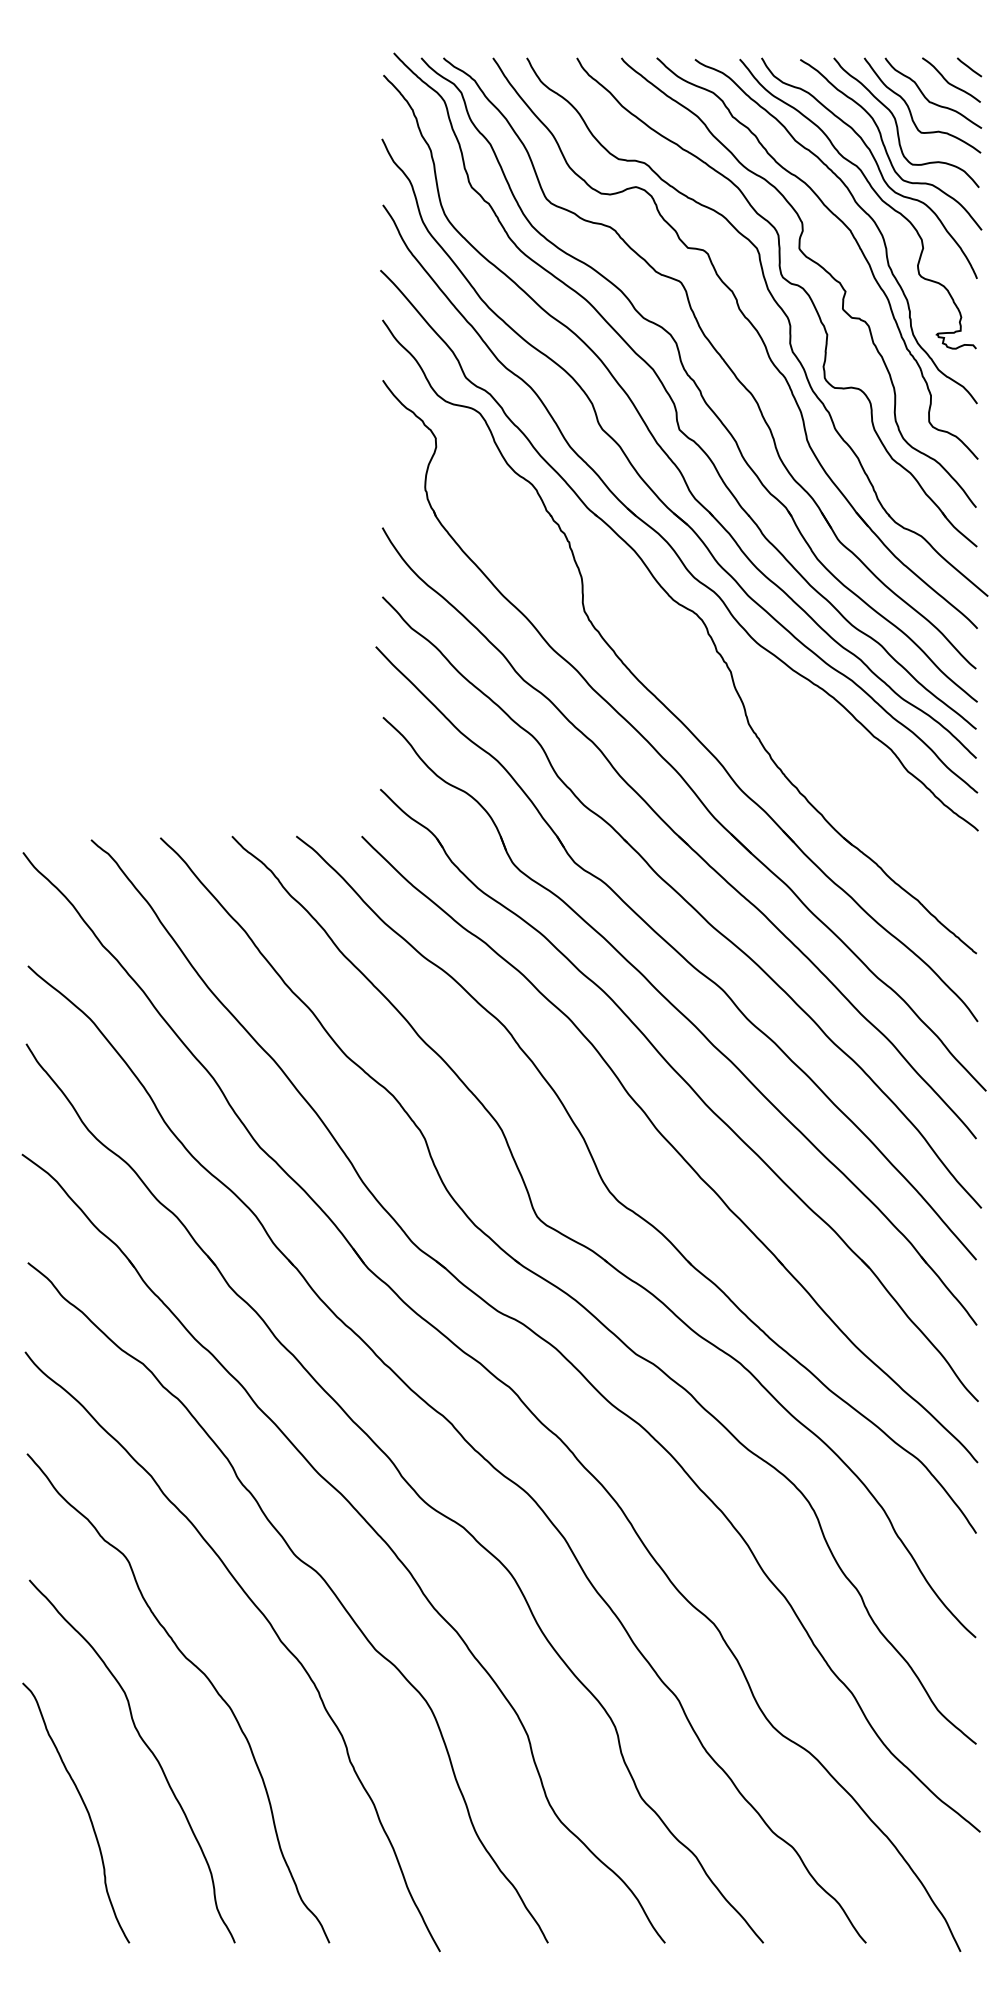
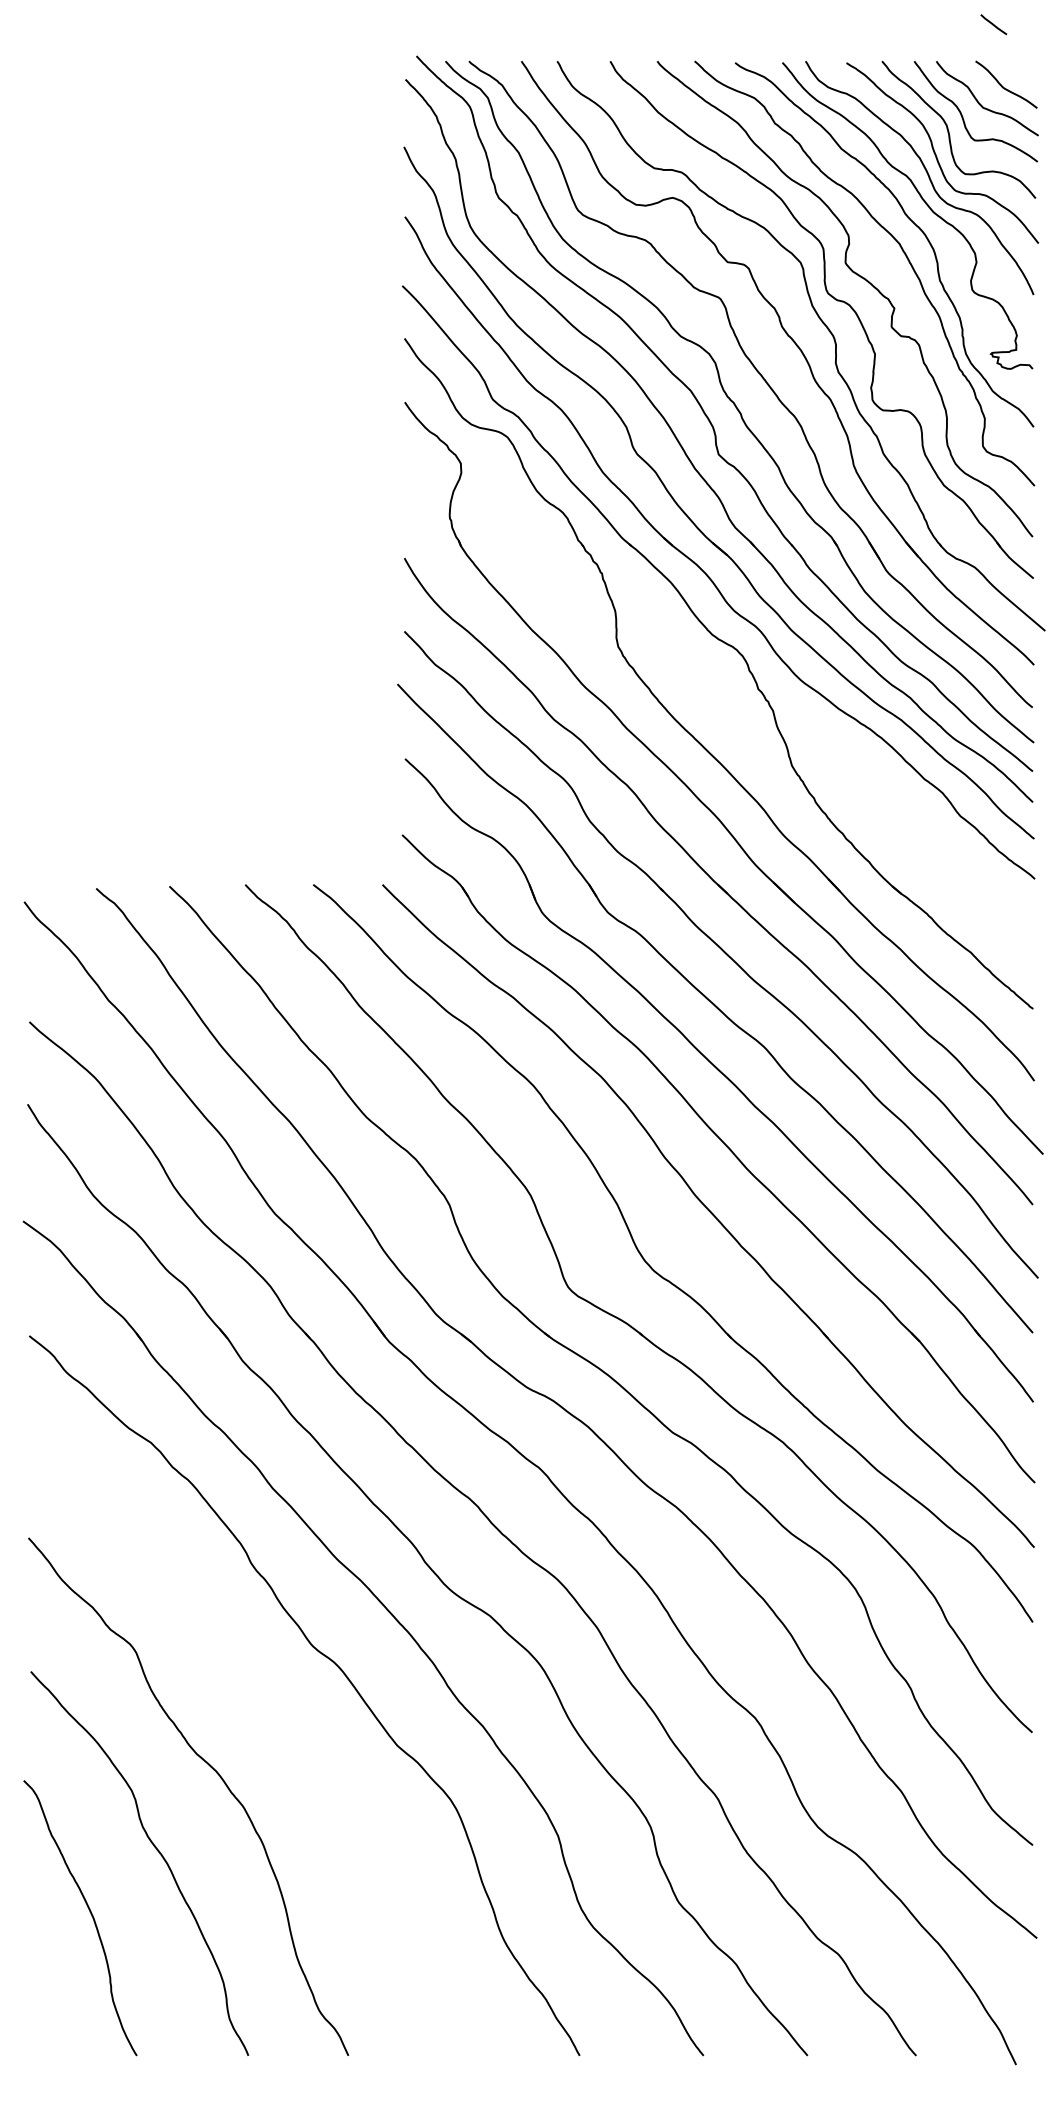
line: (969, 67) -> (993, 24), moved
curve: (271, 1628) -> (287, 1722), removed

